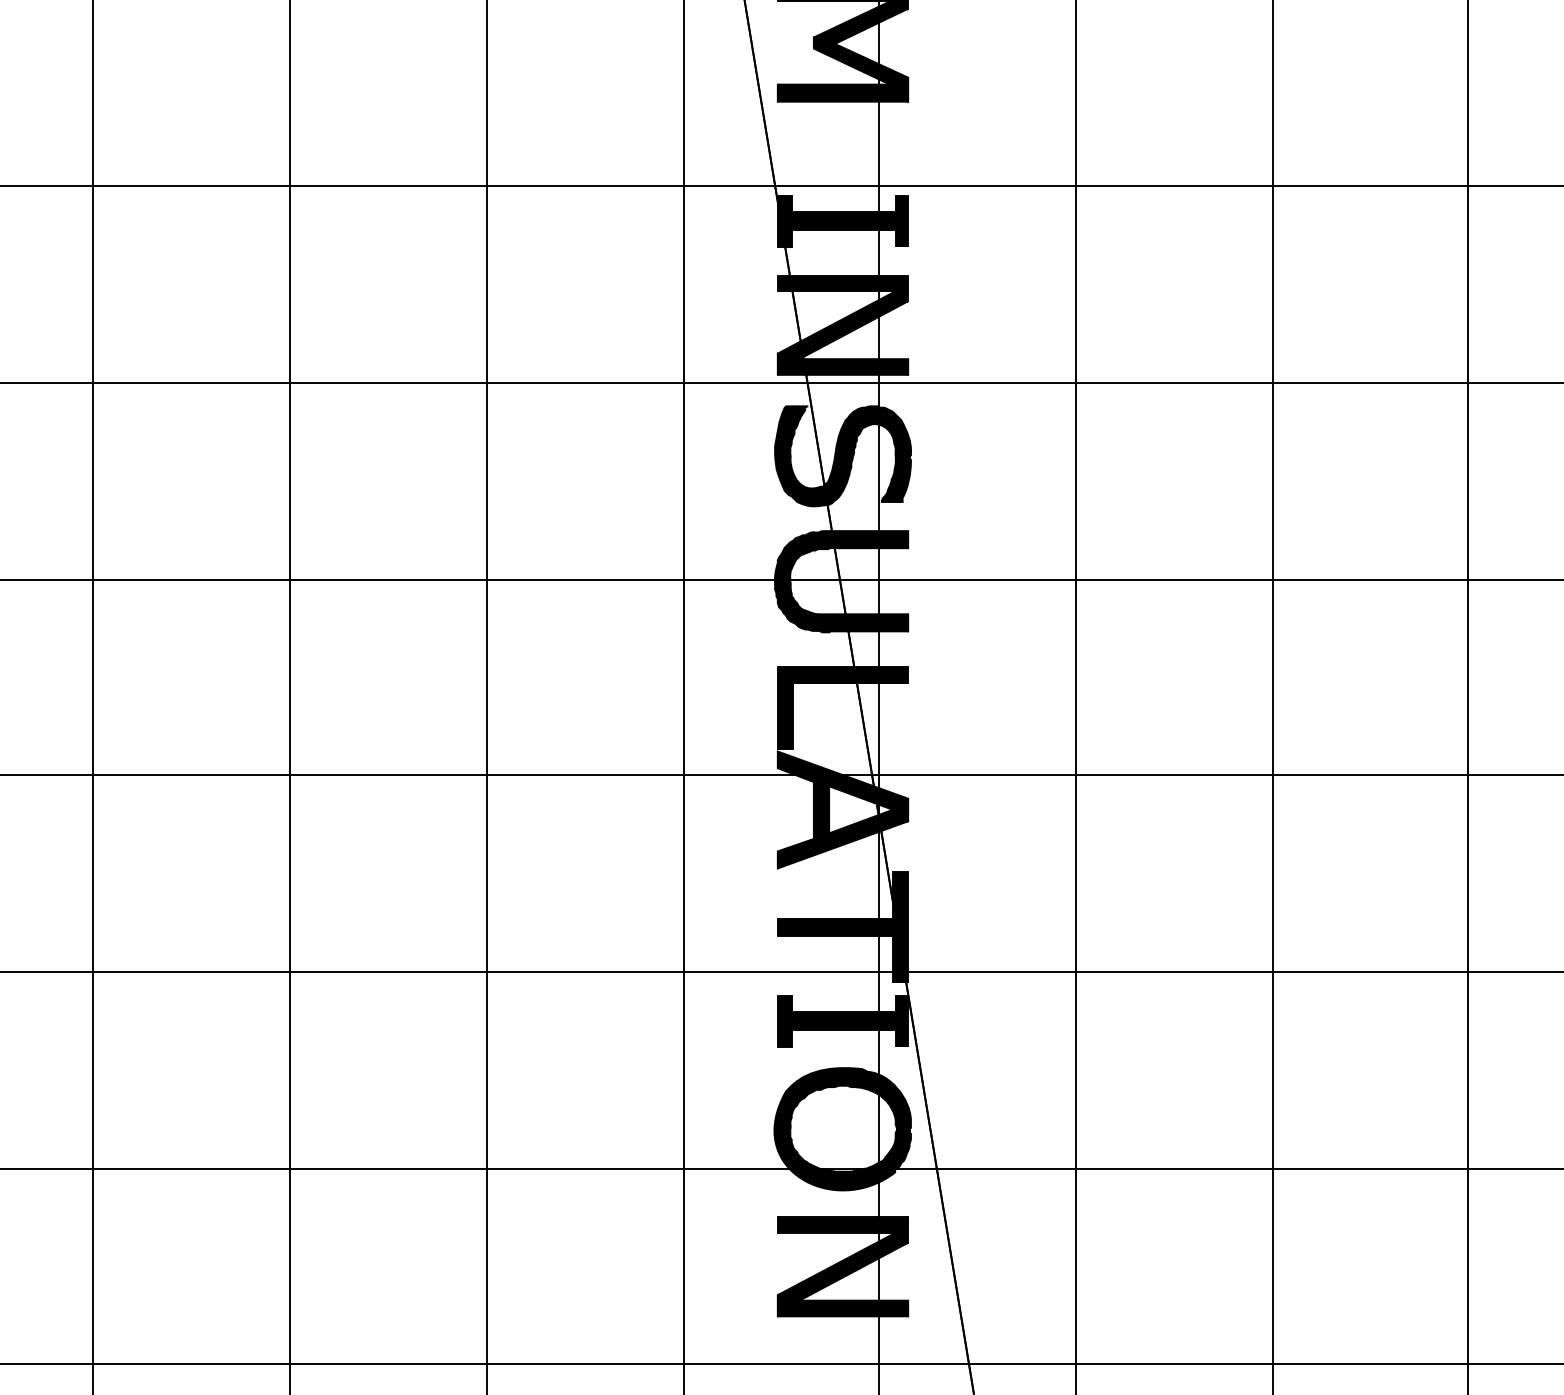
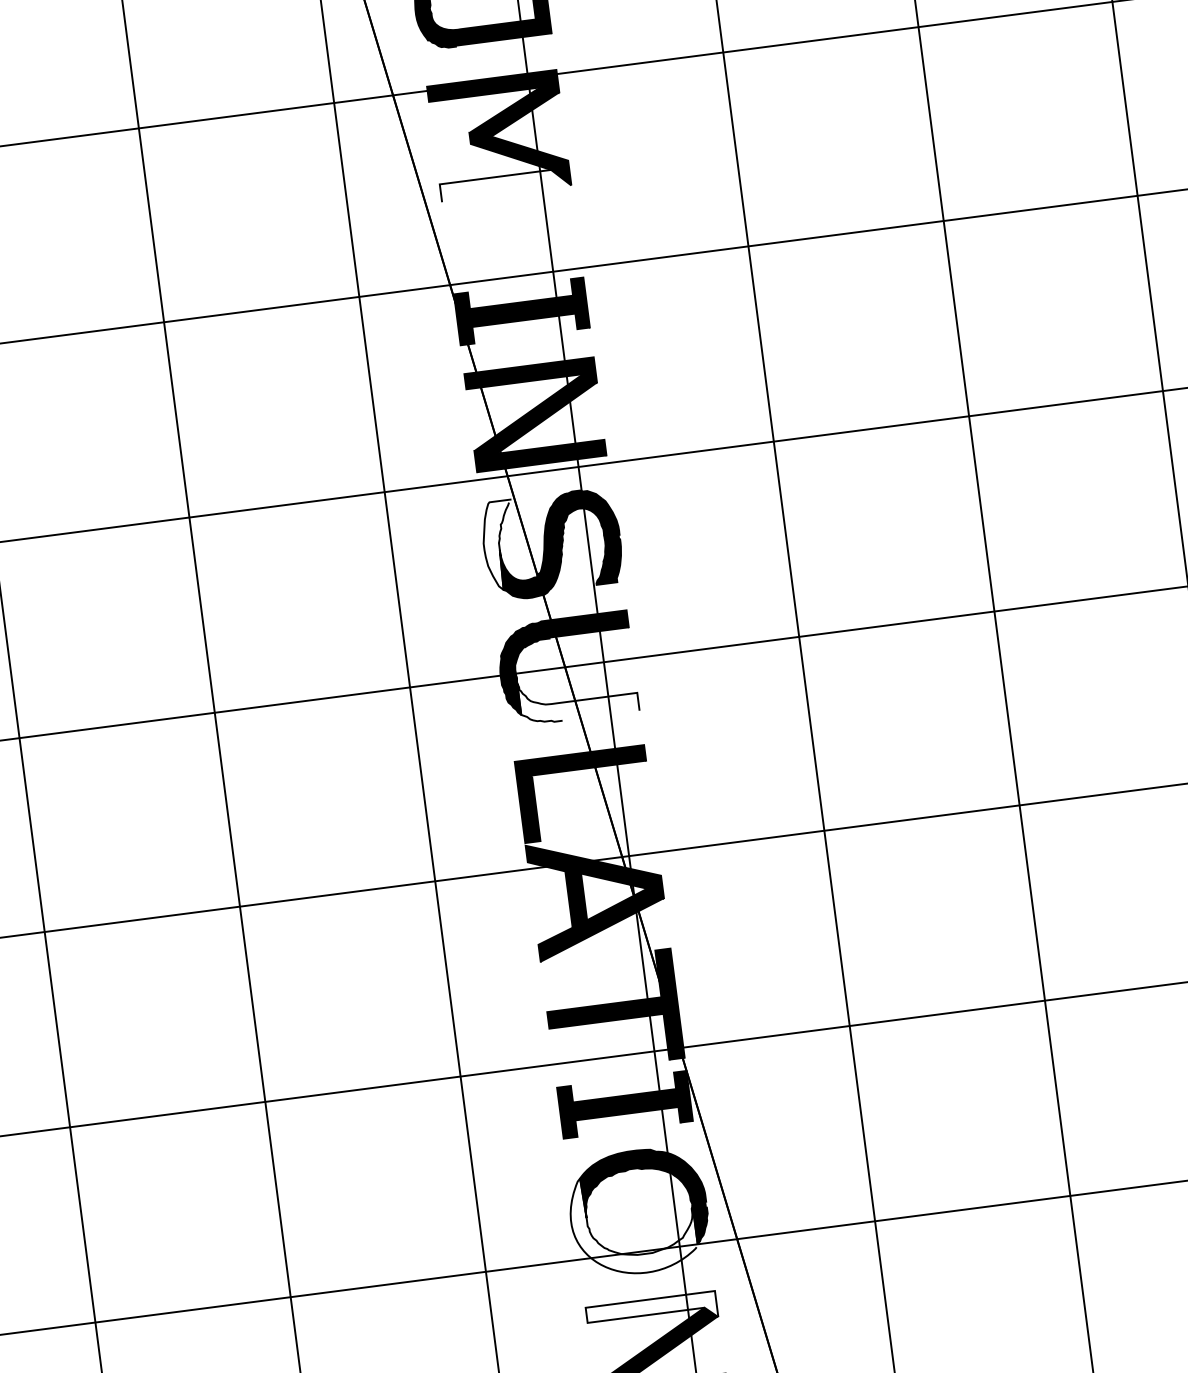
fill: (842, 93) -> (505, 184), removed
fill: (791, 450) -> (500, 545), removed
fill: (849, 607) -> (578, 693), removed
fill: (835, 1139) -> (632, 1223), removed
fill: (842, 1230) -> (651, 1312), removed

